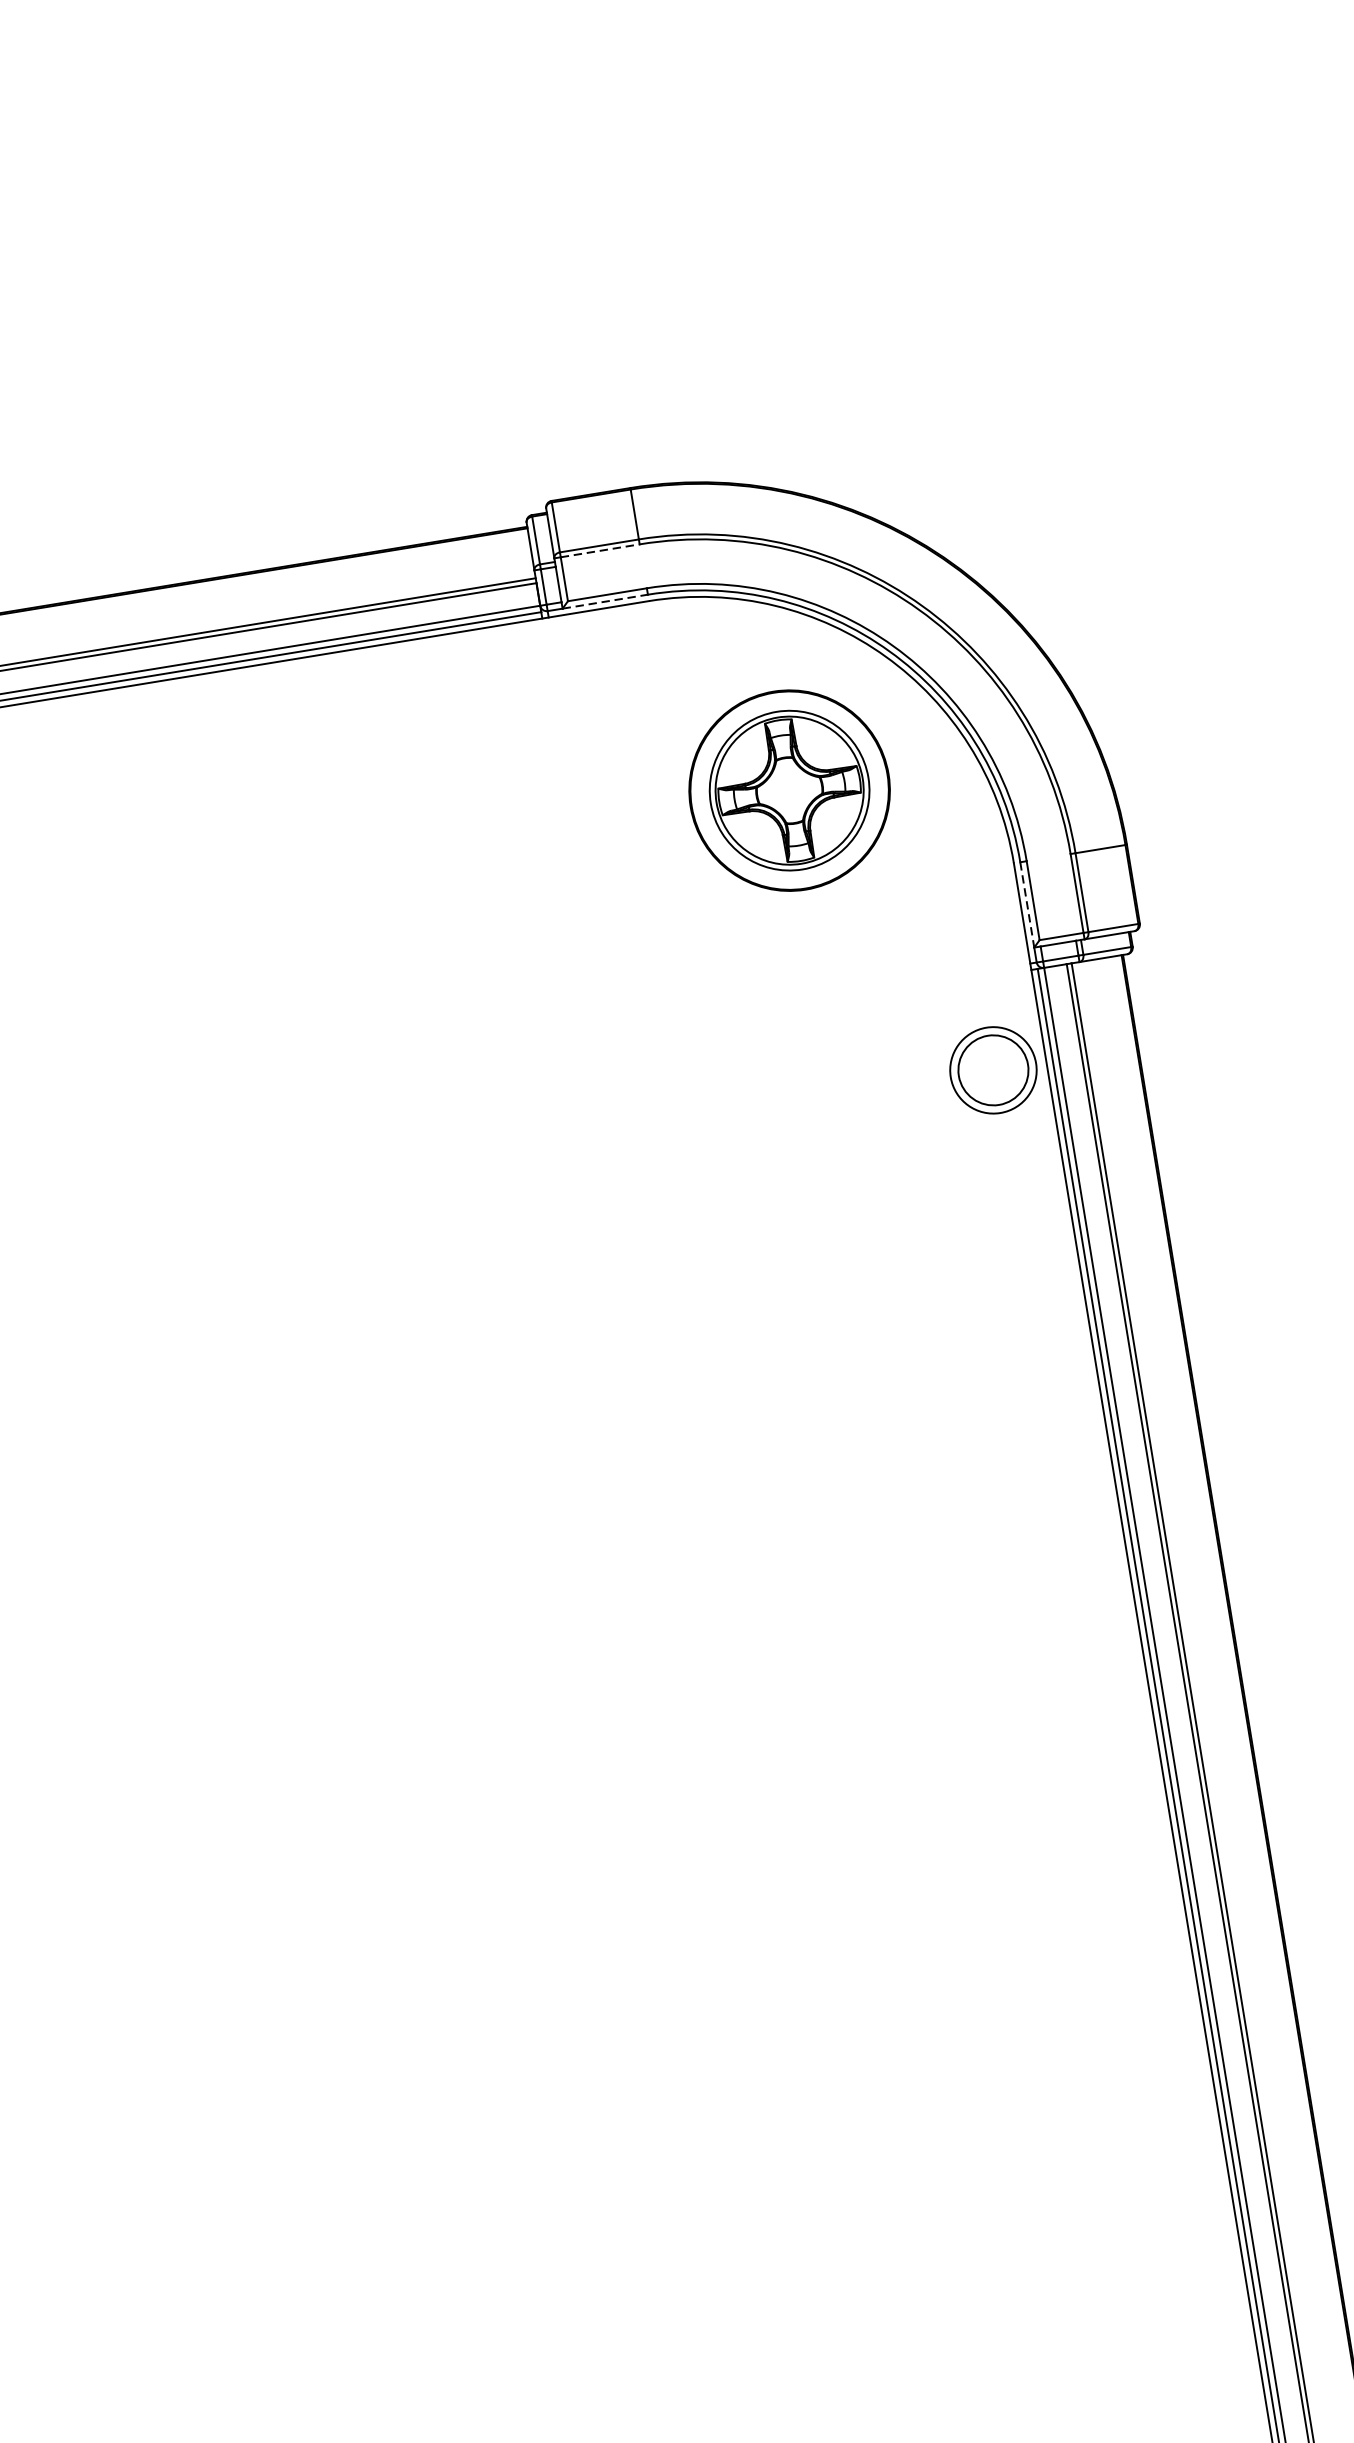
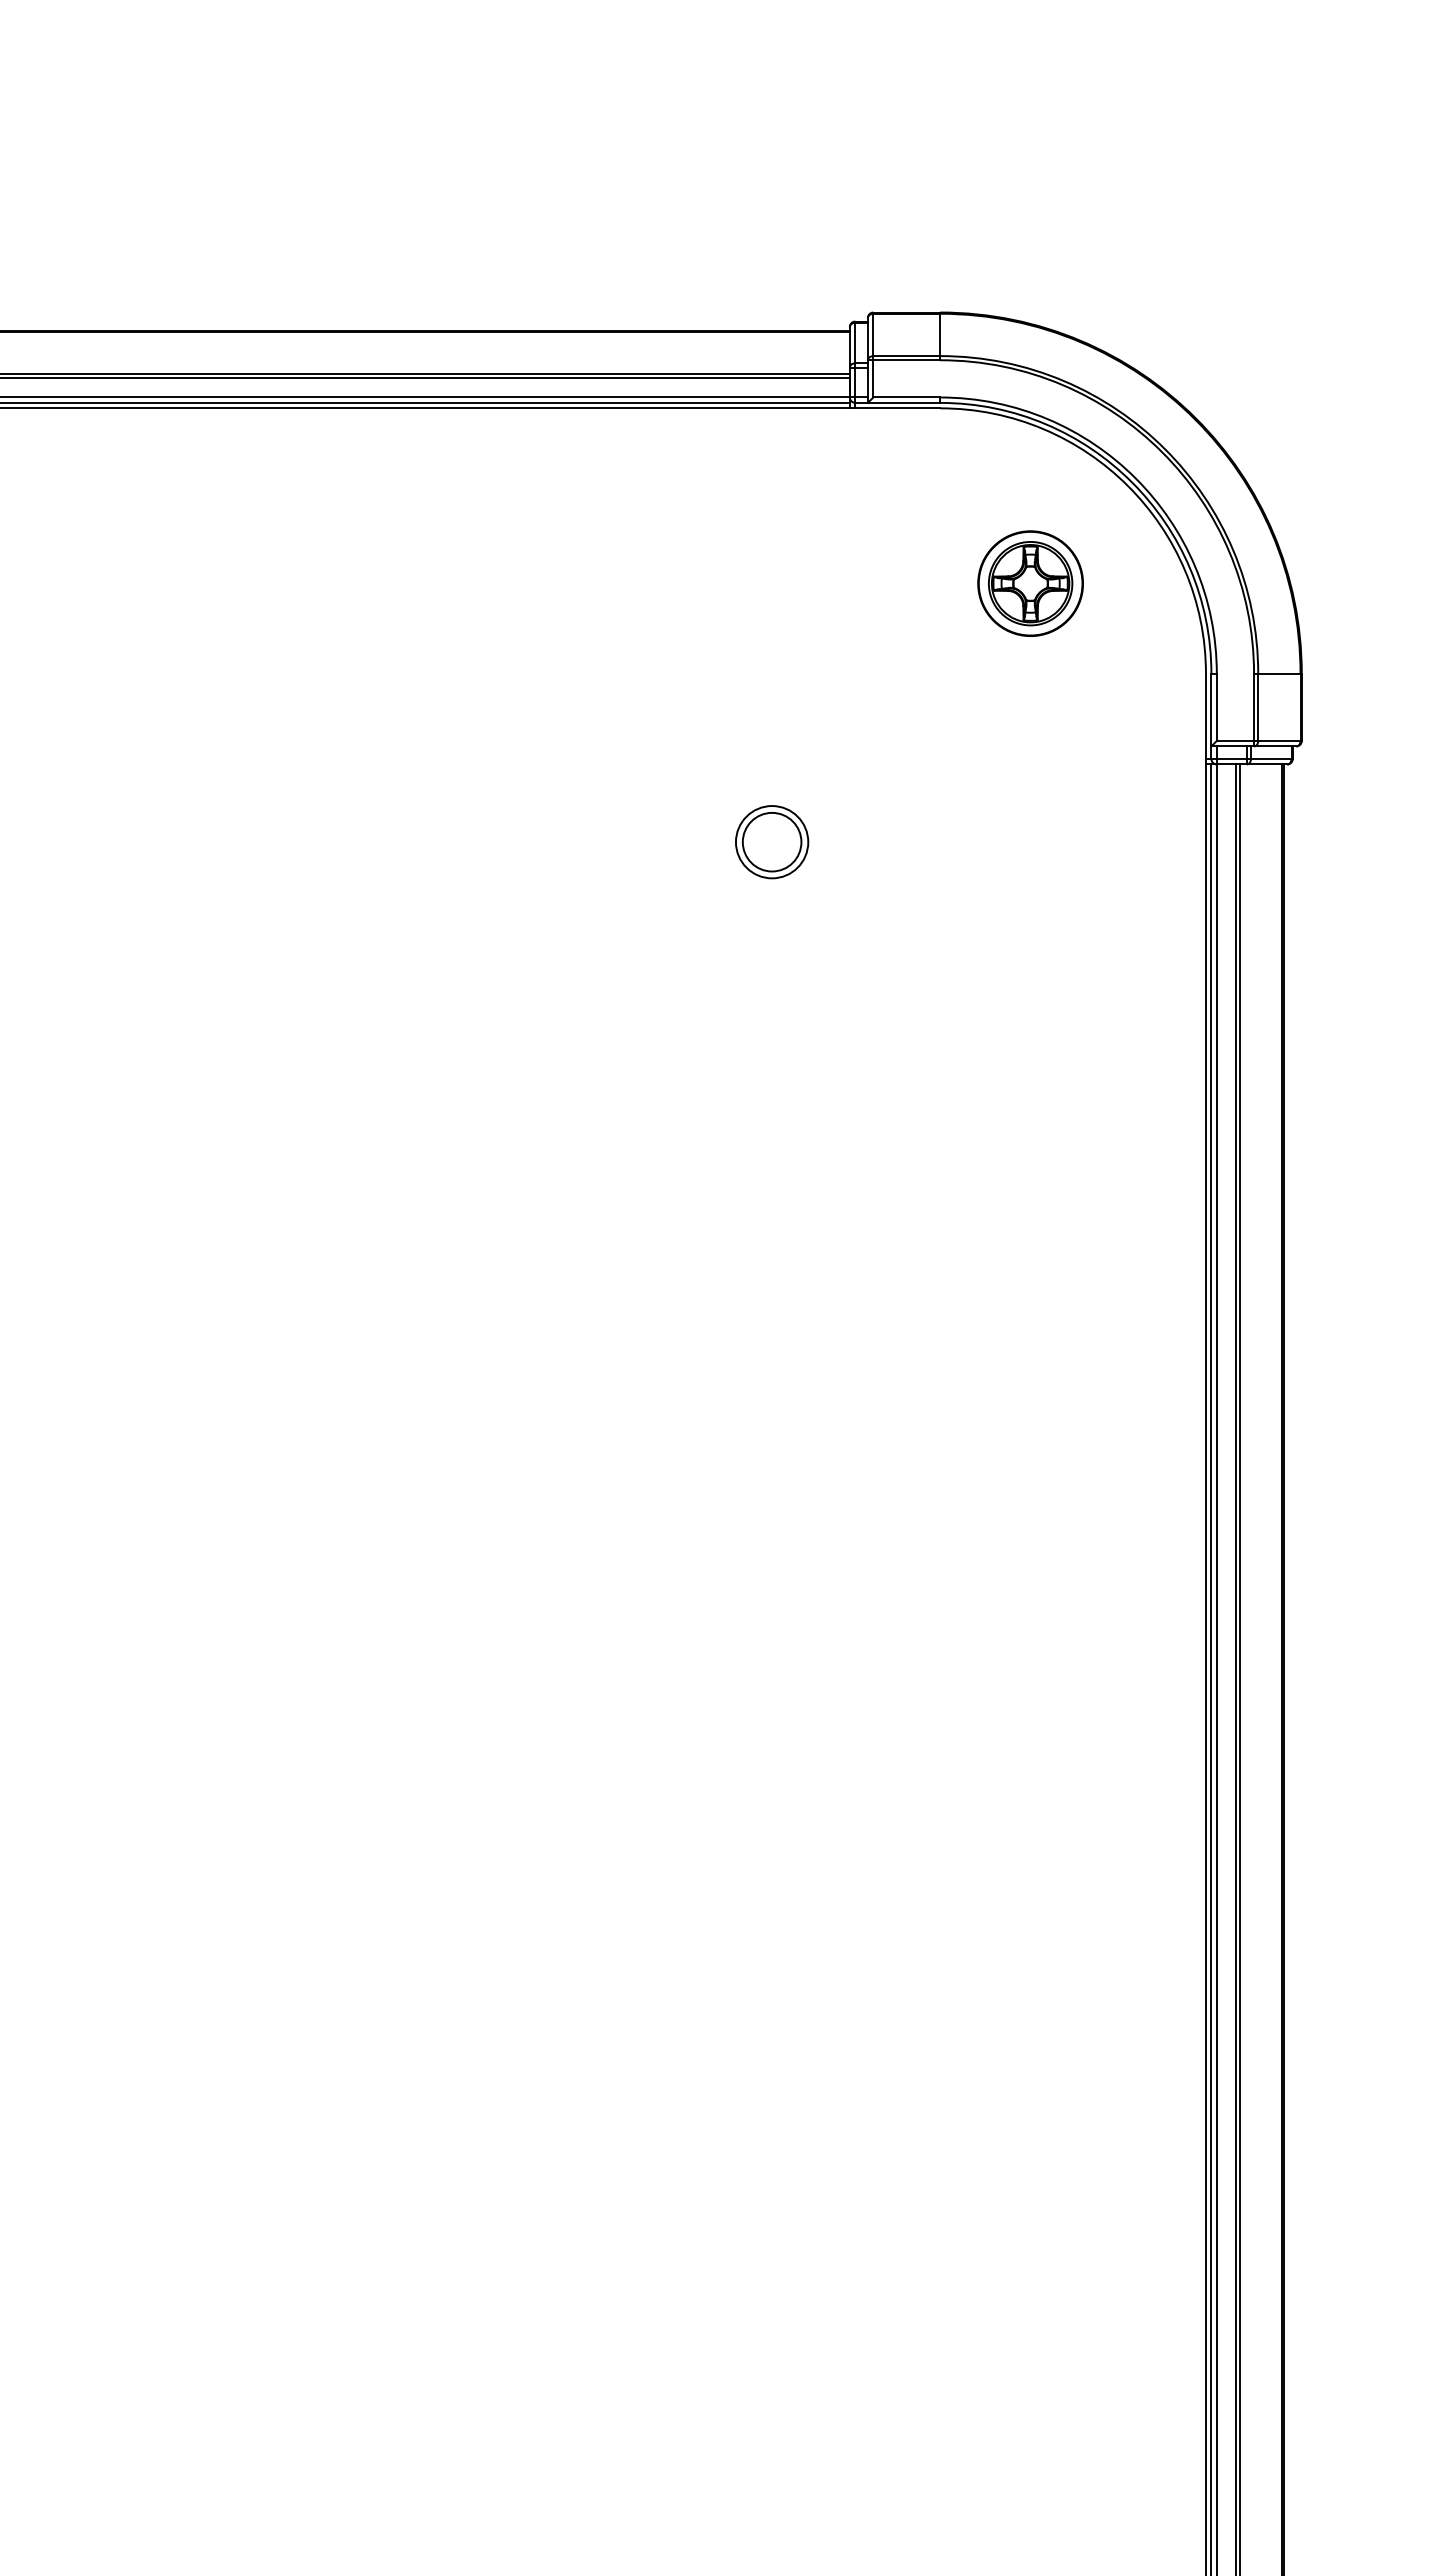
line: (601, 550) -> (907, 360), dashed -> solid
line: (605, 601) -> (904, 402), dashed -> solid
part: (789, 790) -> (1030, 583), size x0.62
line: (1027, 905) -> (1211, 710), dashed -> solid
part: (993, 1070) -> (772, 842), moved

